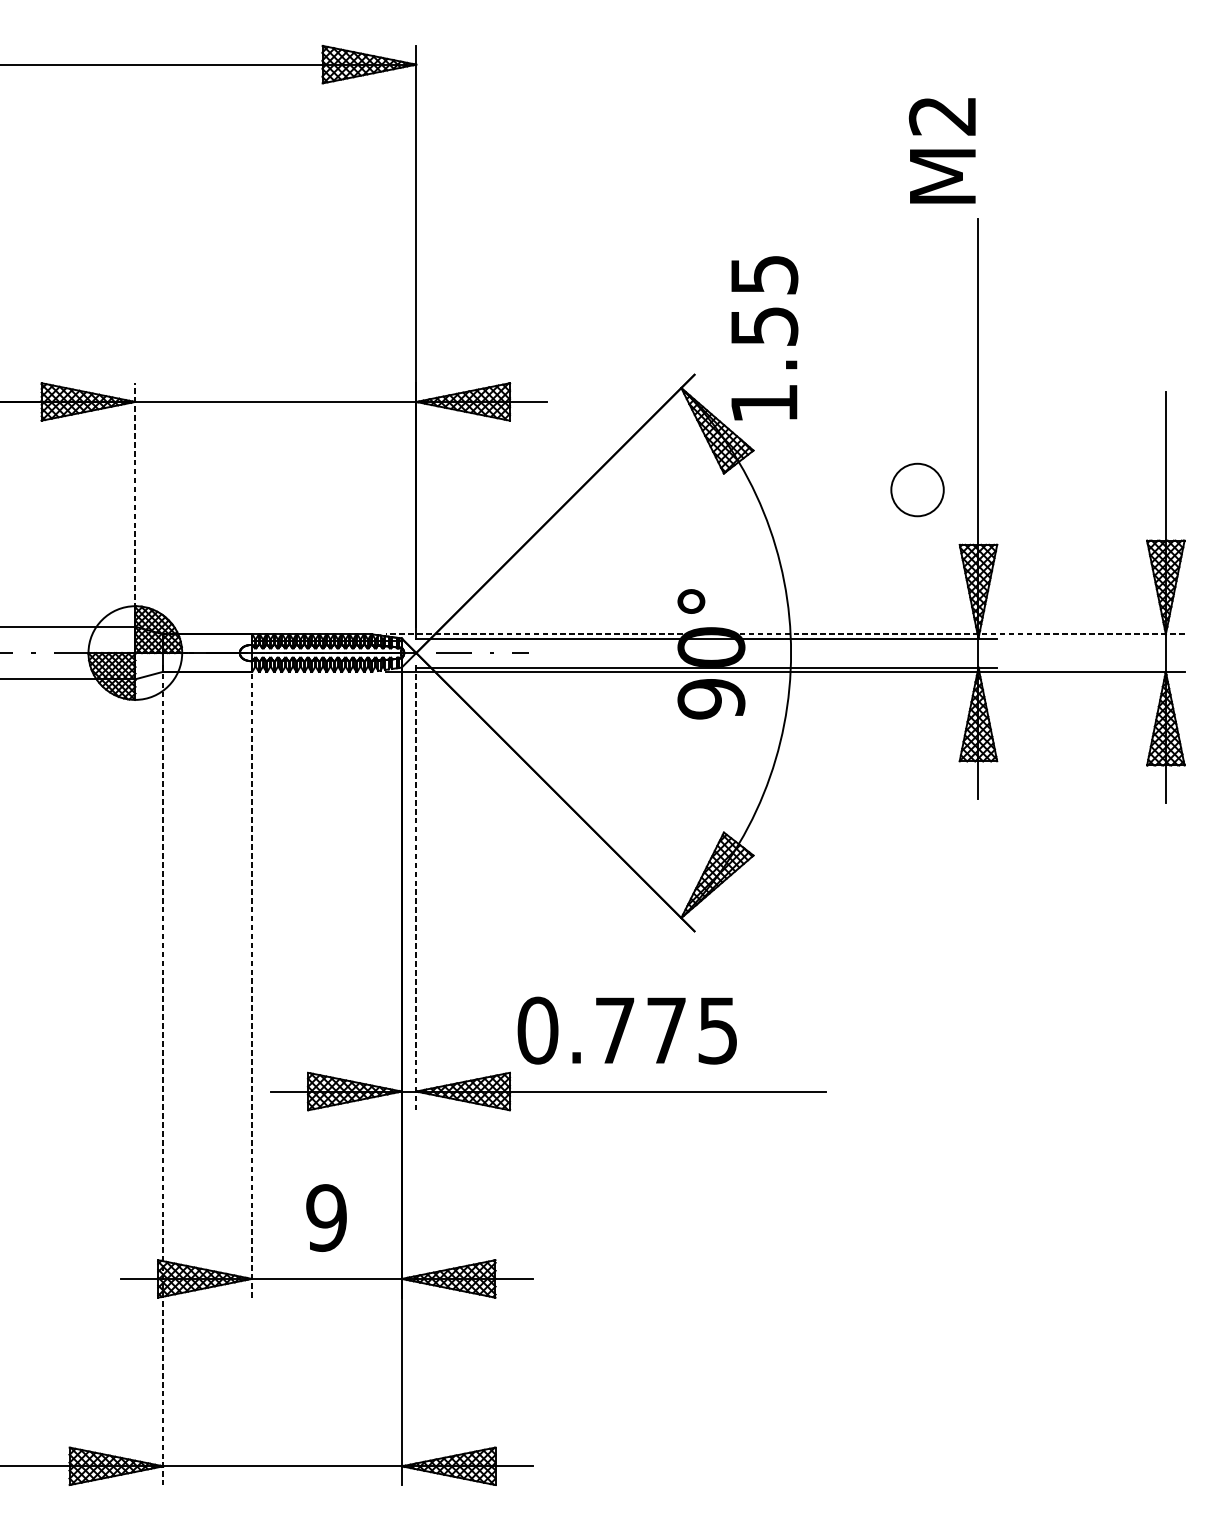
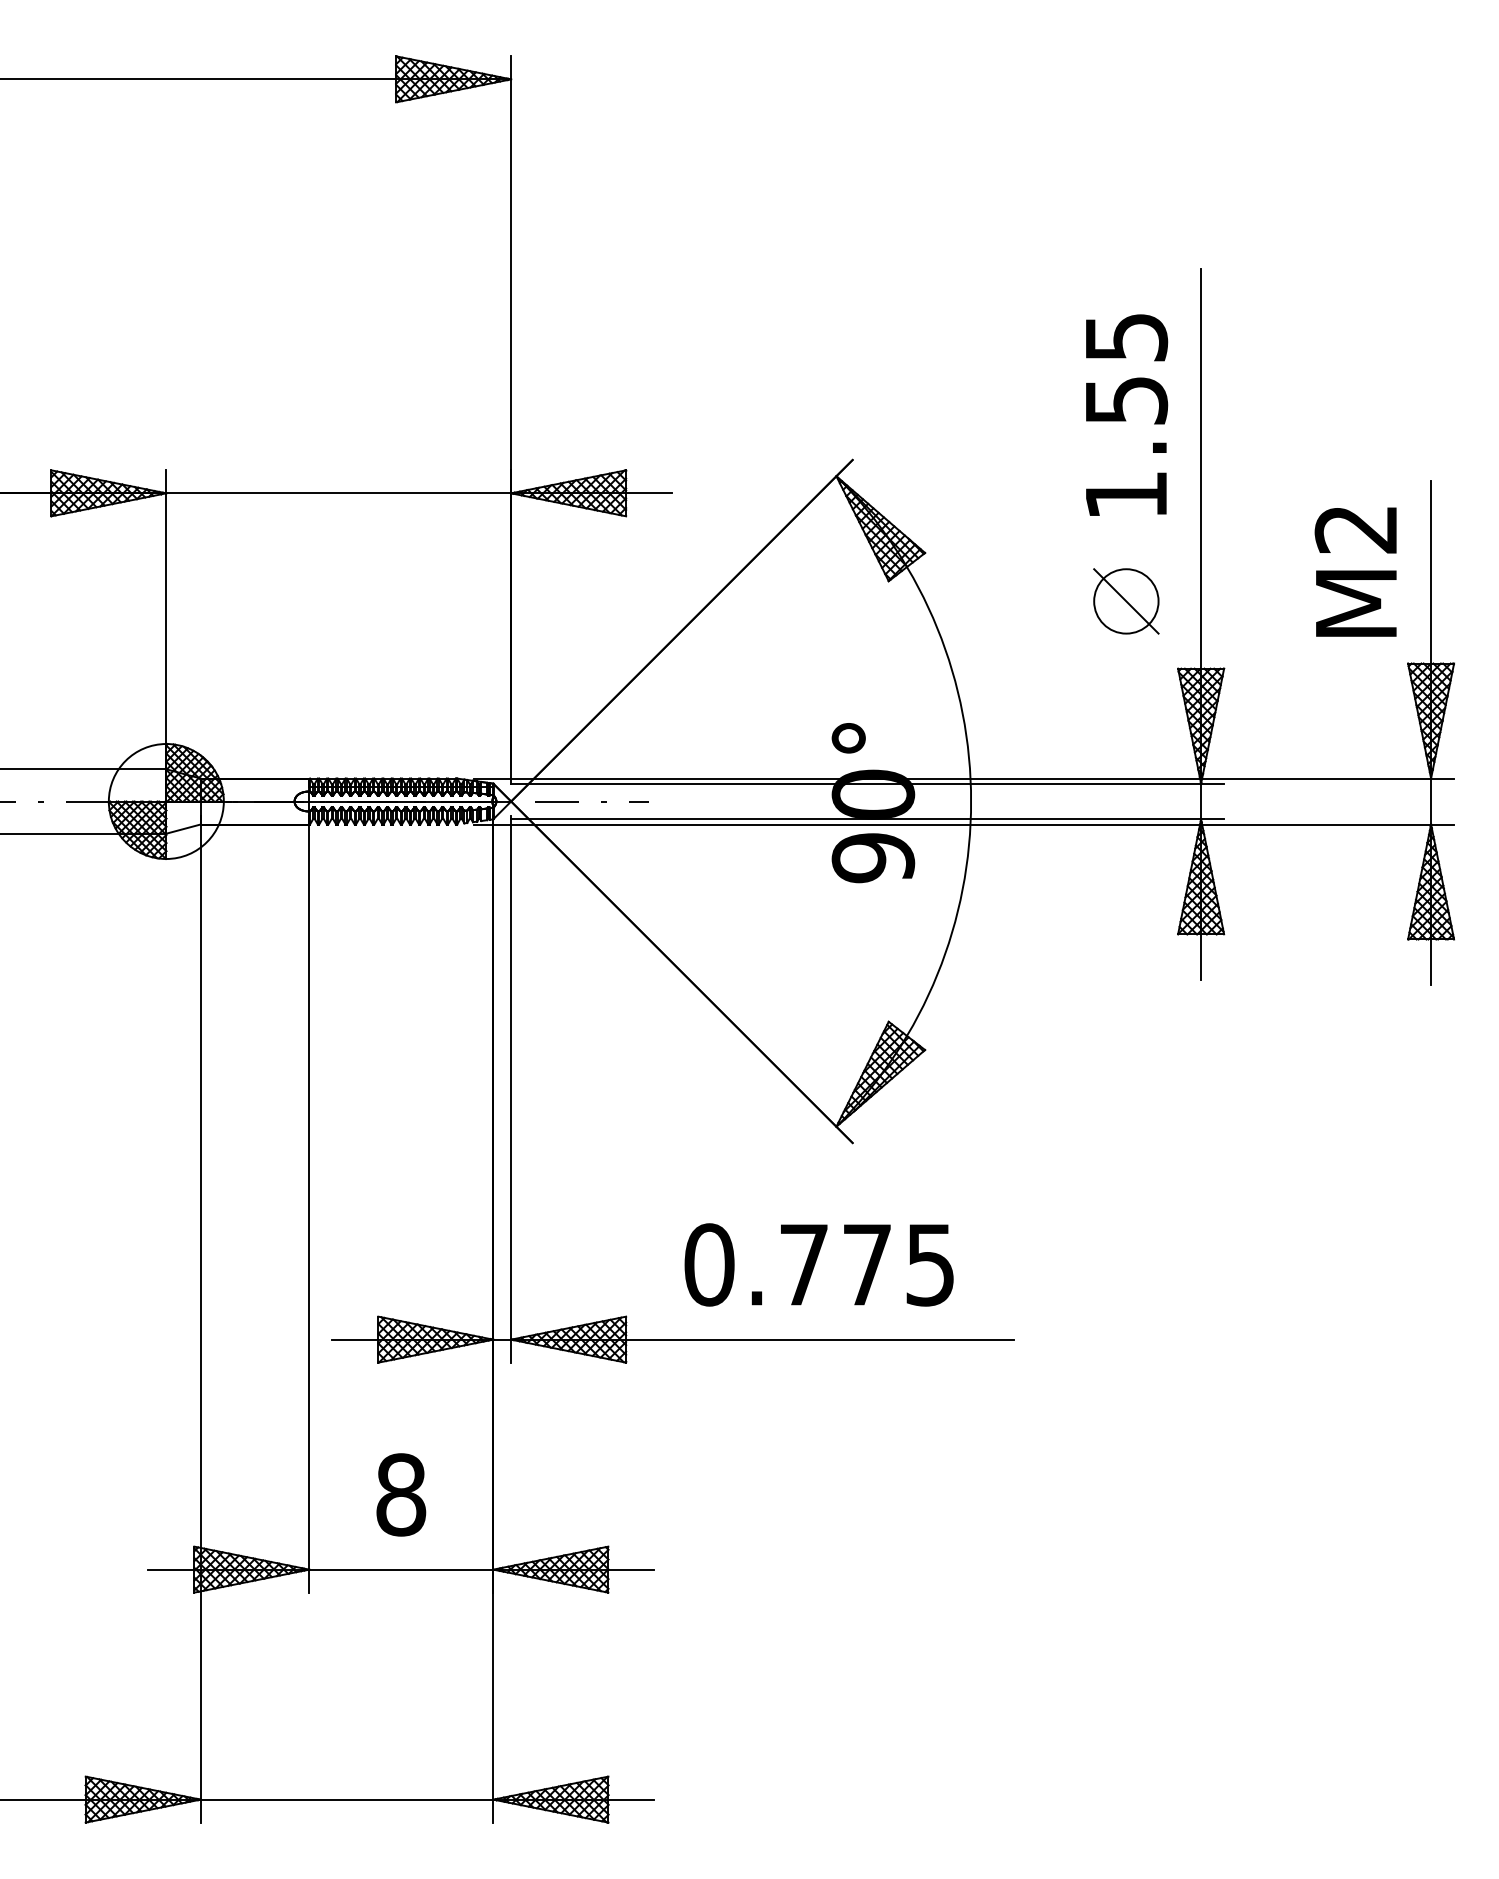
text: (942, 150) -> (1355, 571), moved
text: (765, 337) -> (1127, 414), moved
line: (917, 490) -> (1126, 601), added
line: (135, 504) -> (166, 619), dashed -> solid
line: (785, 634) -> (964, 778), dashed -> solid
line: (416, 886) -> (511, 1088), dashed -> solid
line: (251, 981) -> (309, 1204), dashed -> solid
text: (626, 1030) -> (818, 1264), moved
line: (163, 1075) -> (200, 1319), dashed -> solid
text: (326, 1217) -> (401, 1494), 9 -> 8

